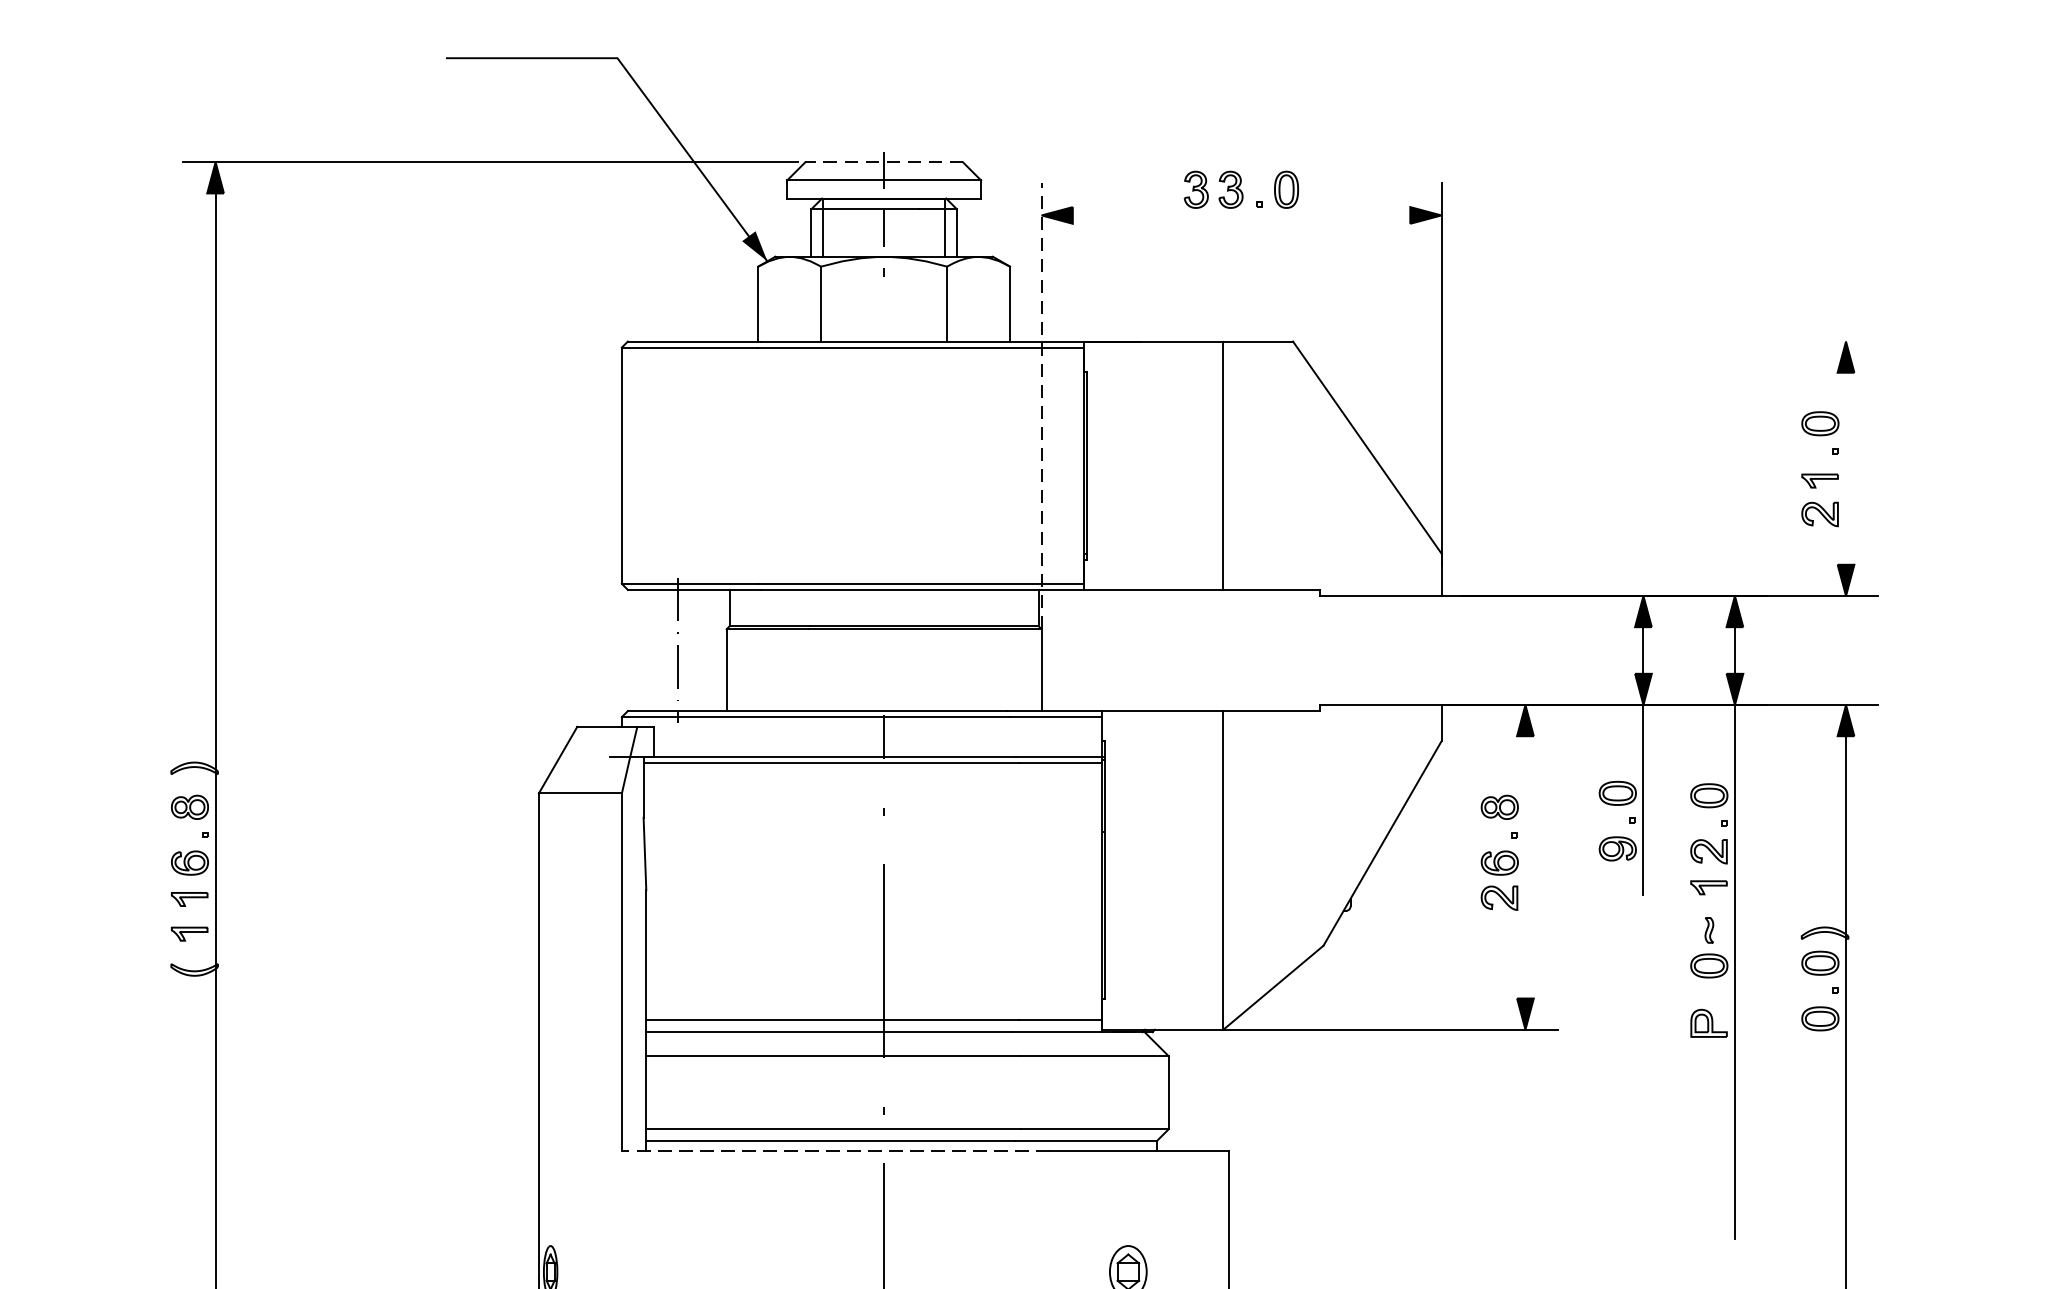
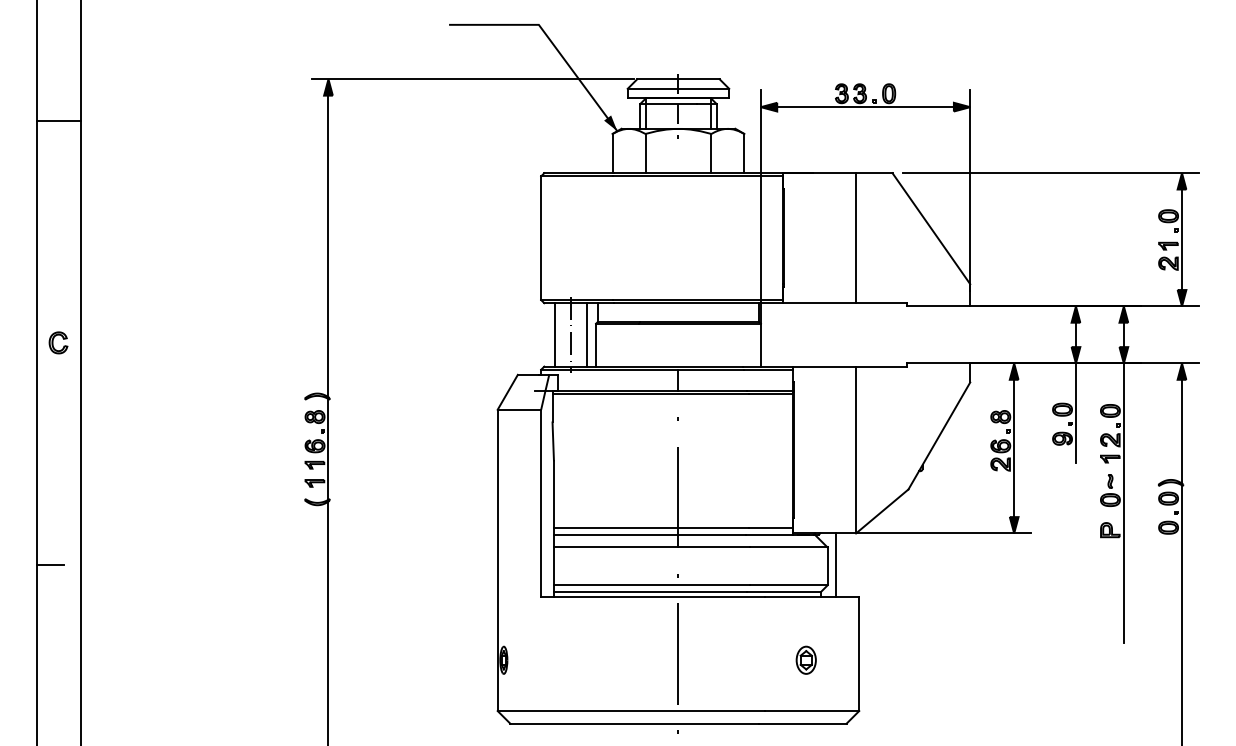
line: (882, 162) -> (677, 79), dashed -> solid
line: (1241, 216) -> (865, 107), added
line: (1594, 342) -> (1050, 173), added
line: (1040, 407) -> (760, 207), dashed -> solid
line: (1846, 468) -> (1182, 239), added
line: (647, 649) -> (554, 334), added
line: (708, 649) -> (586, 334), added
line: (1526, 867) -> (1014, 448), added
line: (1184, 1089) -> (835, 564), added
line: (836, 1150) -> (653, 596), dashed -> solid

